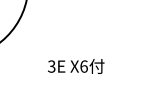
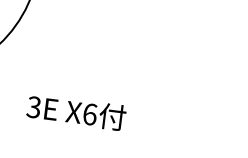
text: (76, 66) -> (76, 112), moved

